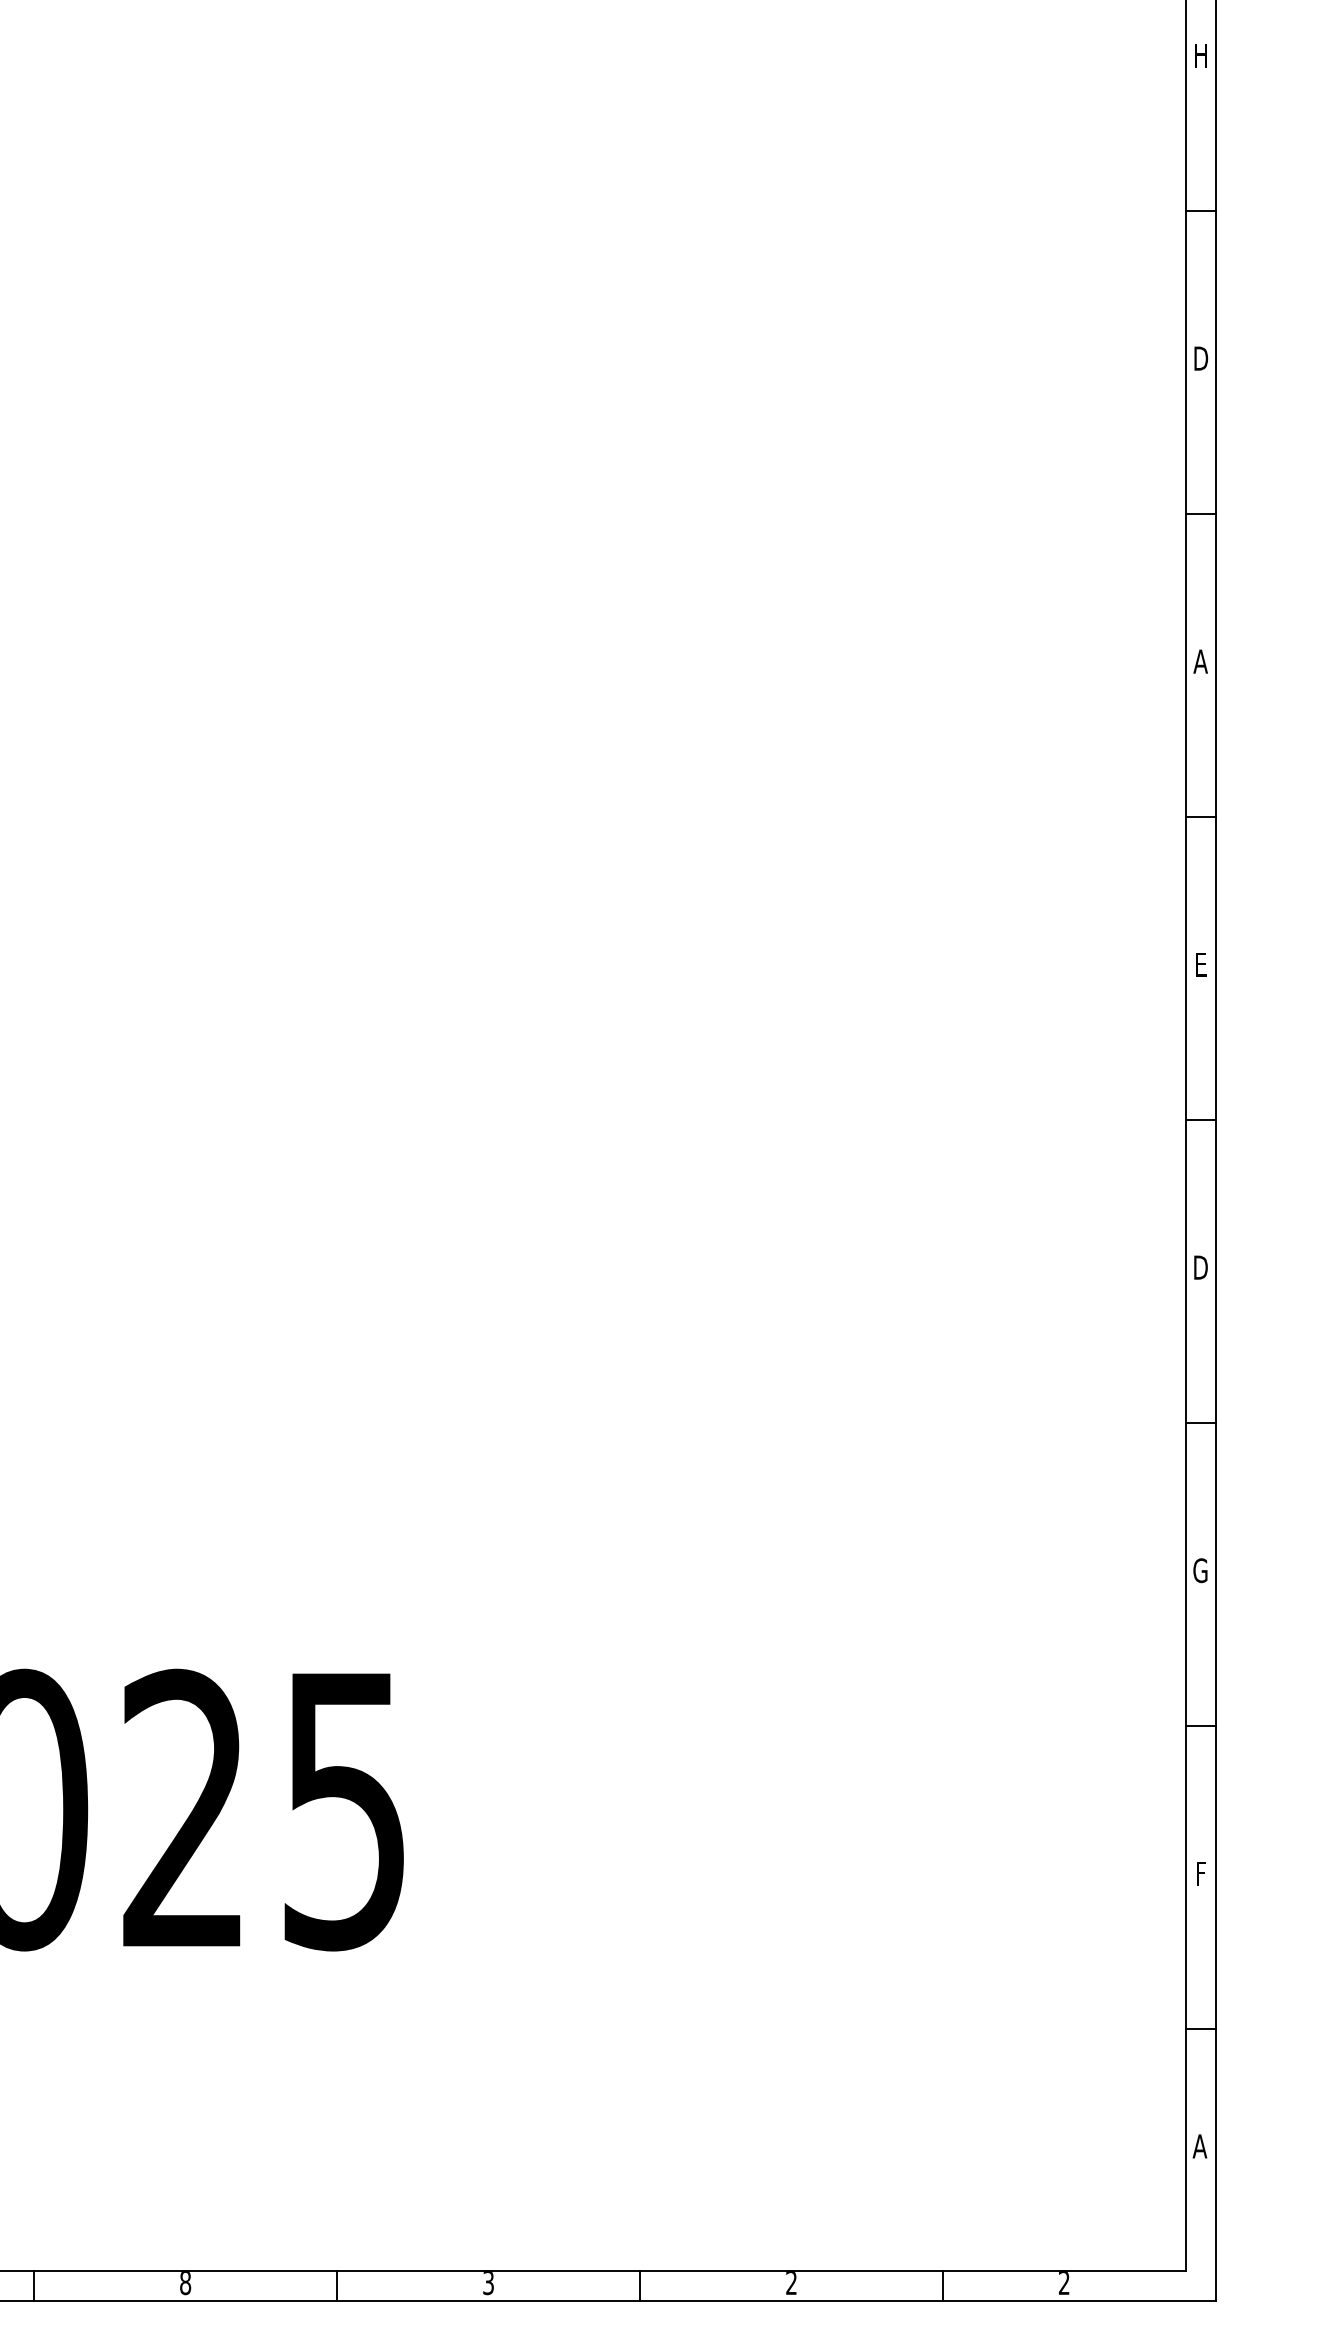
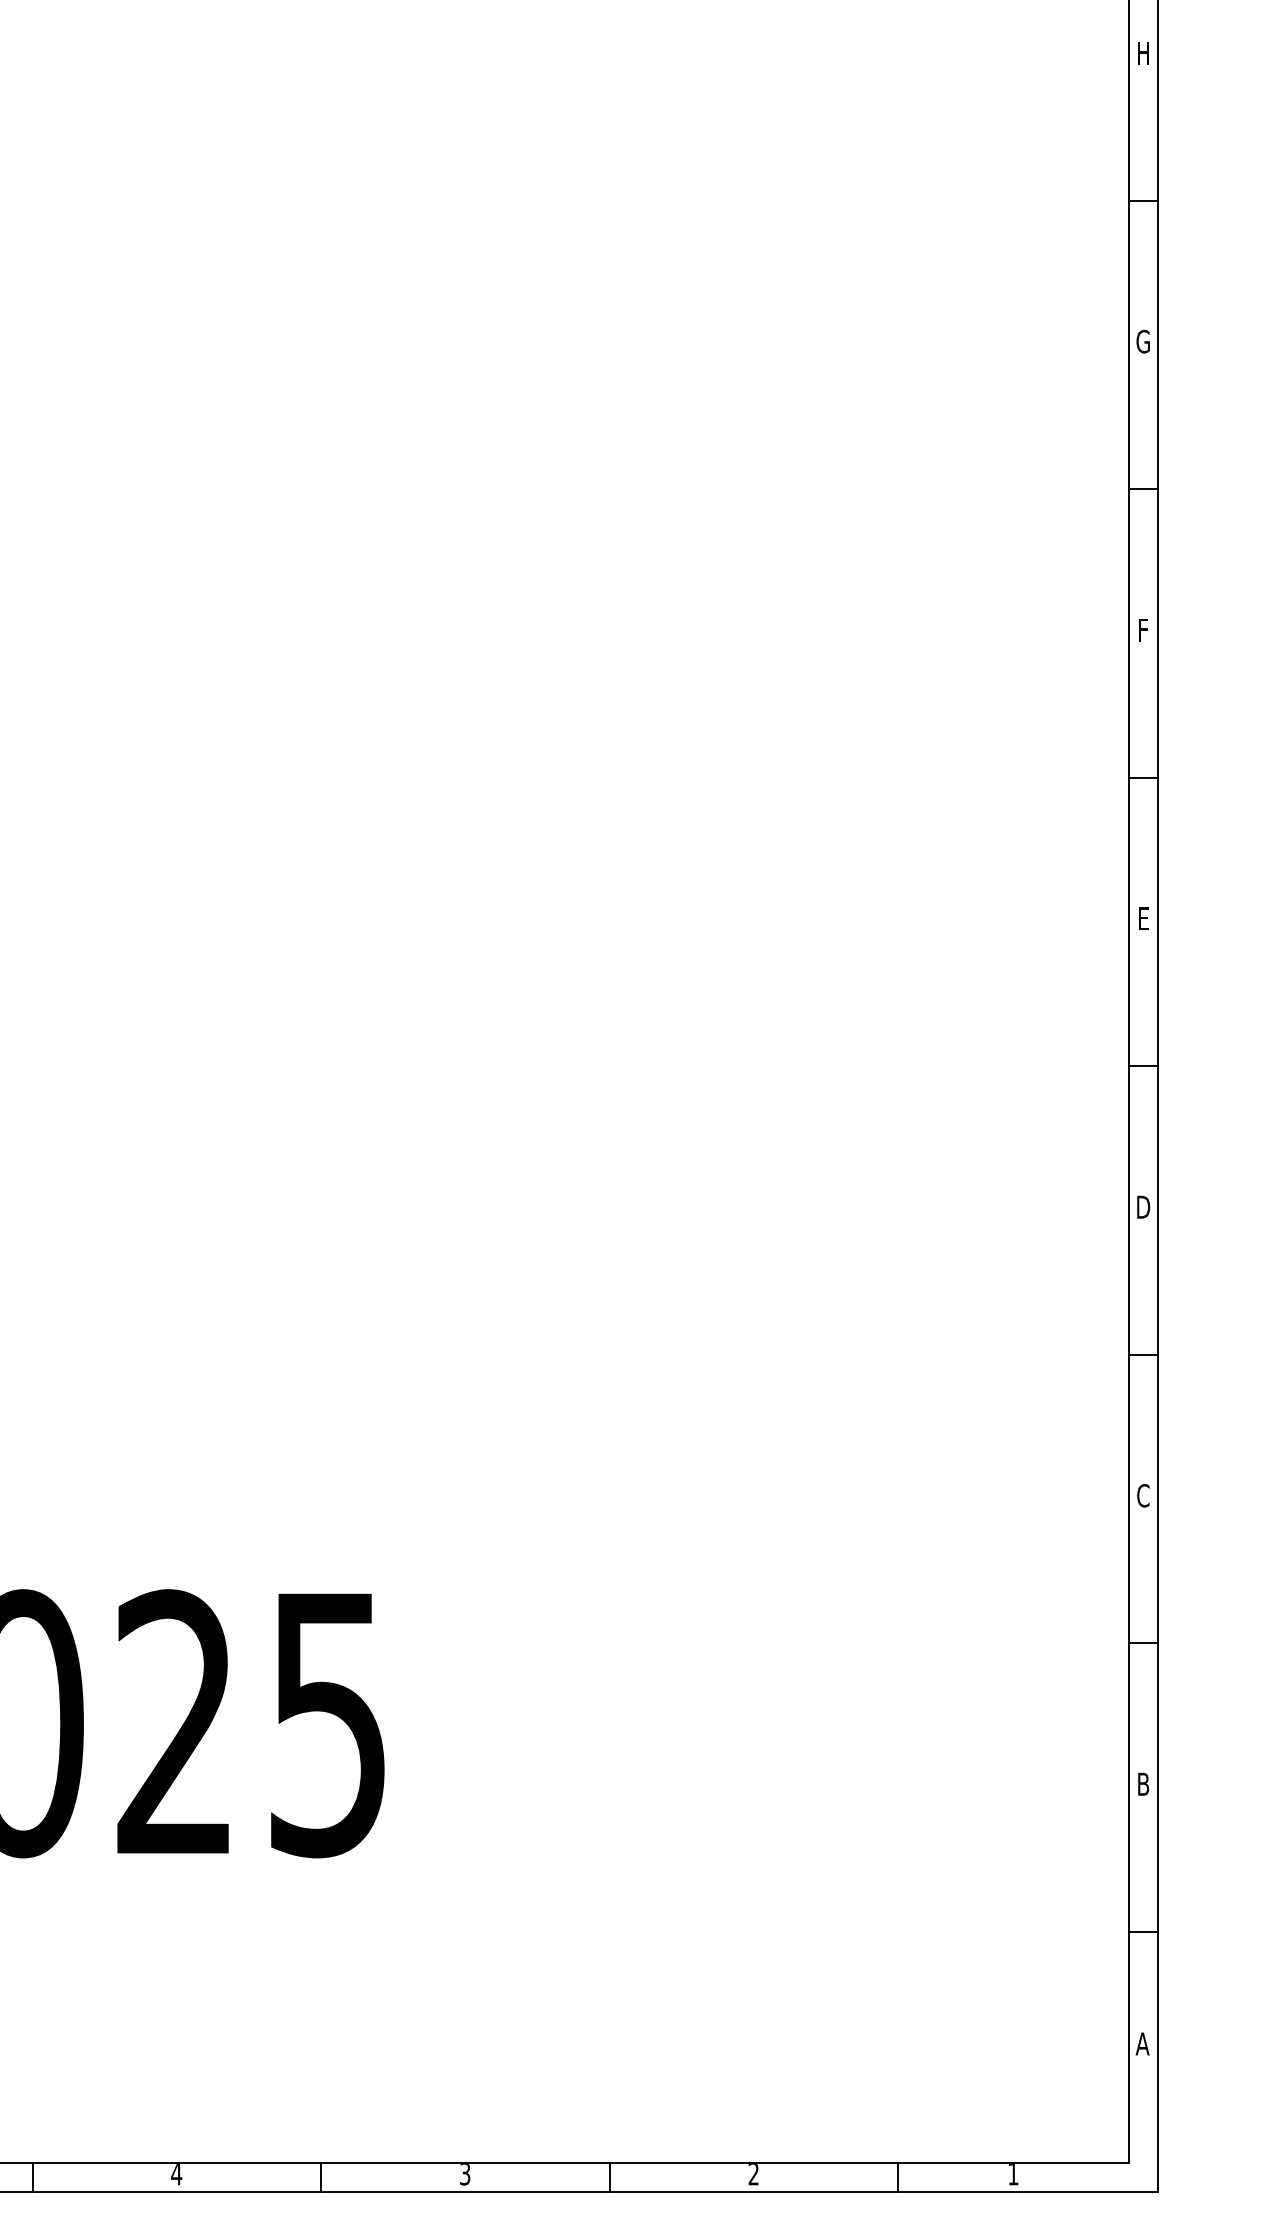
text: (1200, 358) -> (1143, 341), D -> G
text: (1200, 661) -> (1143, 630), A -> F
text: (1200, 1570) -> (1143, 1495), G -> C
text: (1200, 1873) -> (1143, 1784), F -> B
text: (185, 2283) -> (176, 2174), 8 -> 4
text: (1064, 2283) -> (1013, 2174), 2 -> 1

